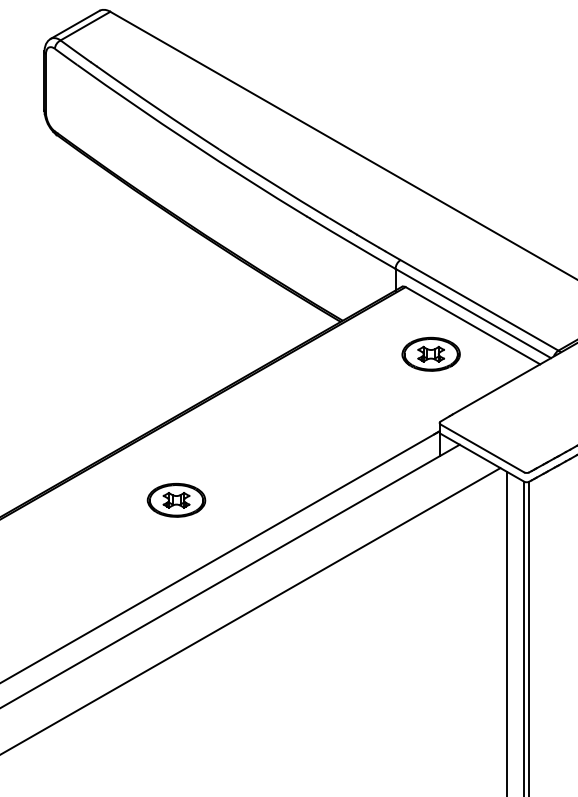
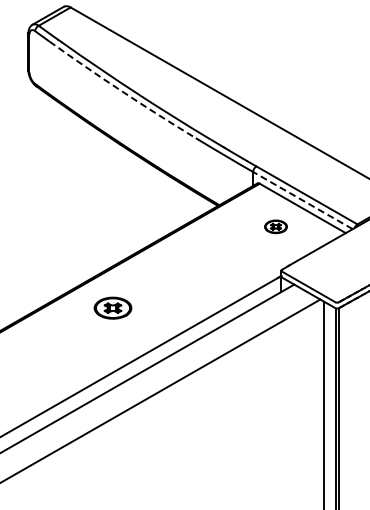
arc: (191, 143) -> (122, 91), solid -> dashed
line: (472, 313) -> (302, 200), solid -> dashed
part: (430, 353) -> (275, 226), size x0.6
part: (175, 499) -> (112, 307), moved

